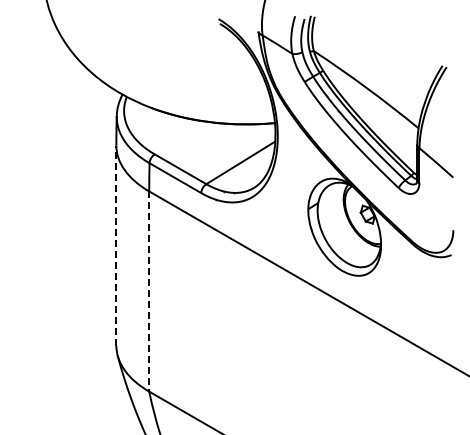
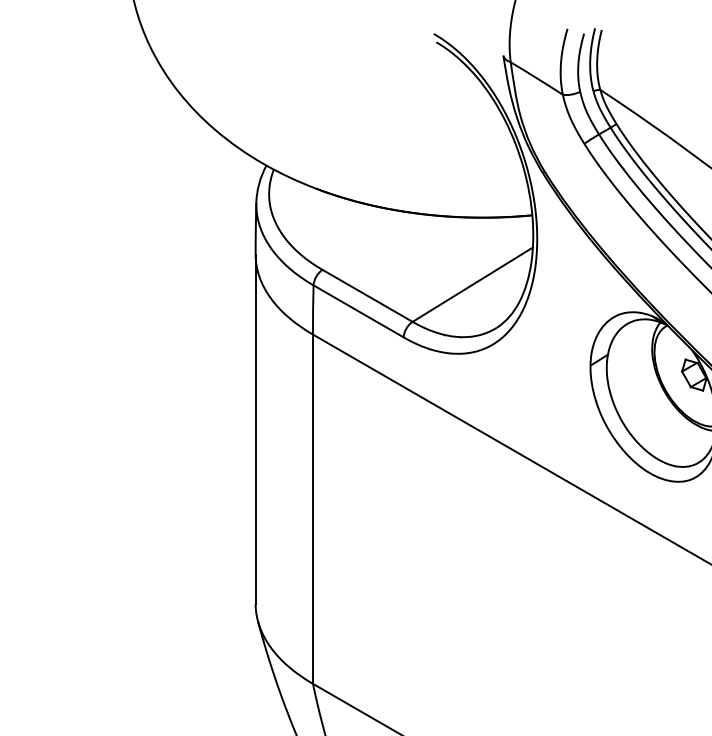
line: (116, 245) -> (255, 428), dashed -> solid
line: (149, 292) -> (313, 510), dashed -> solid

